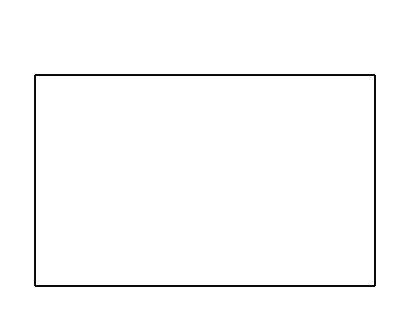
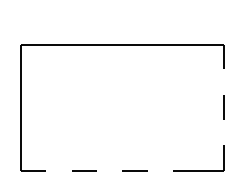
line: (374, 180) -> (223, 107), solid -> dashed
line: (163, 285) -> (97, 170), solid -> dashed

